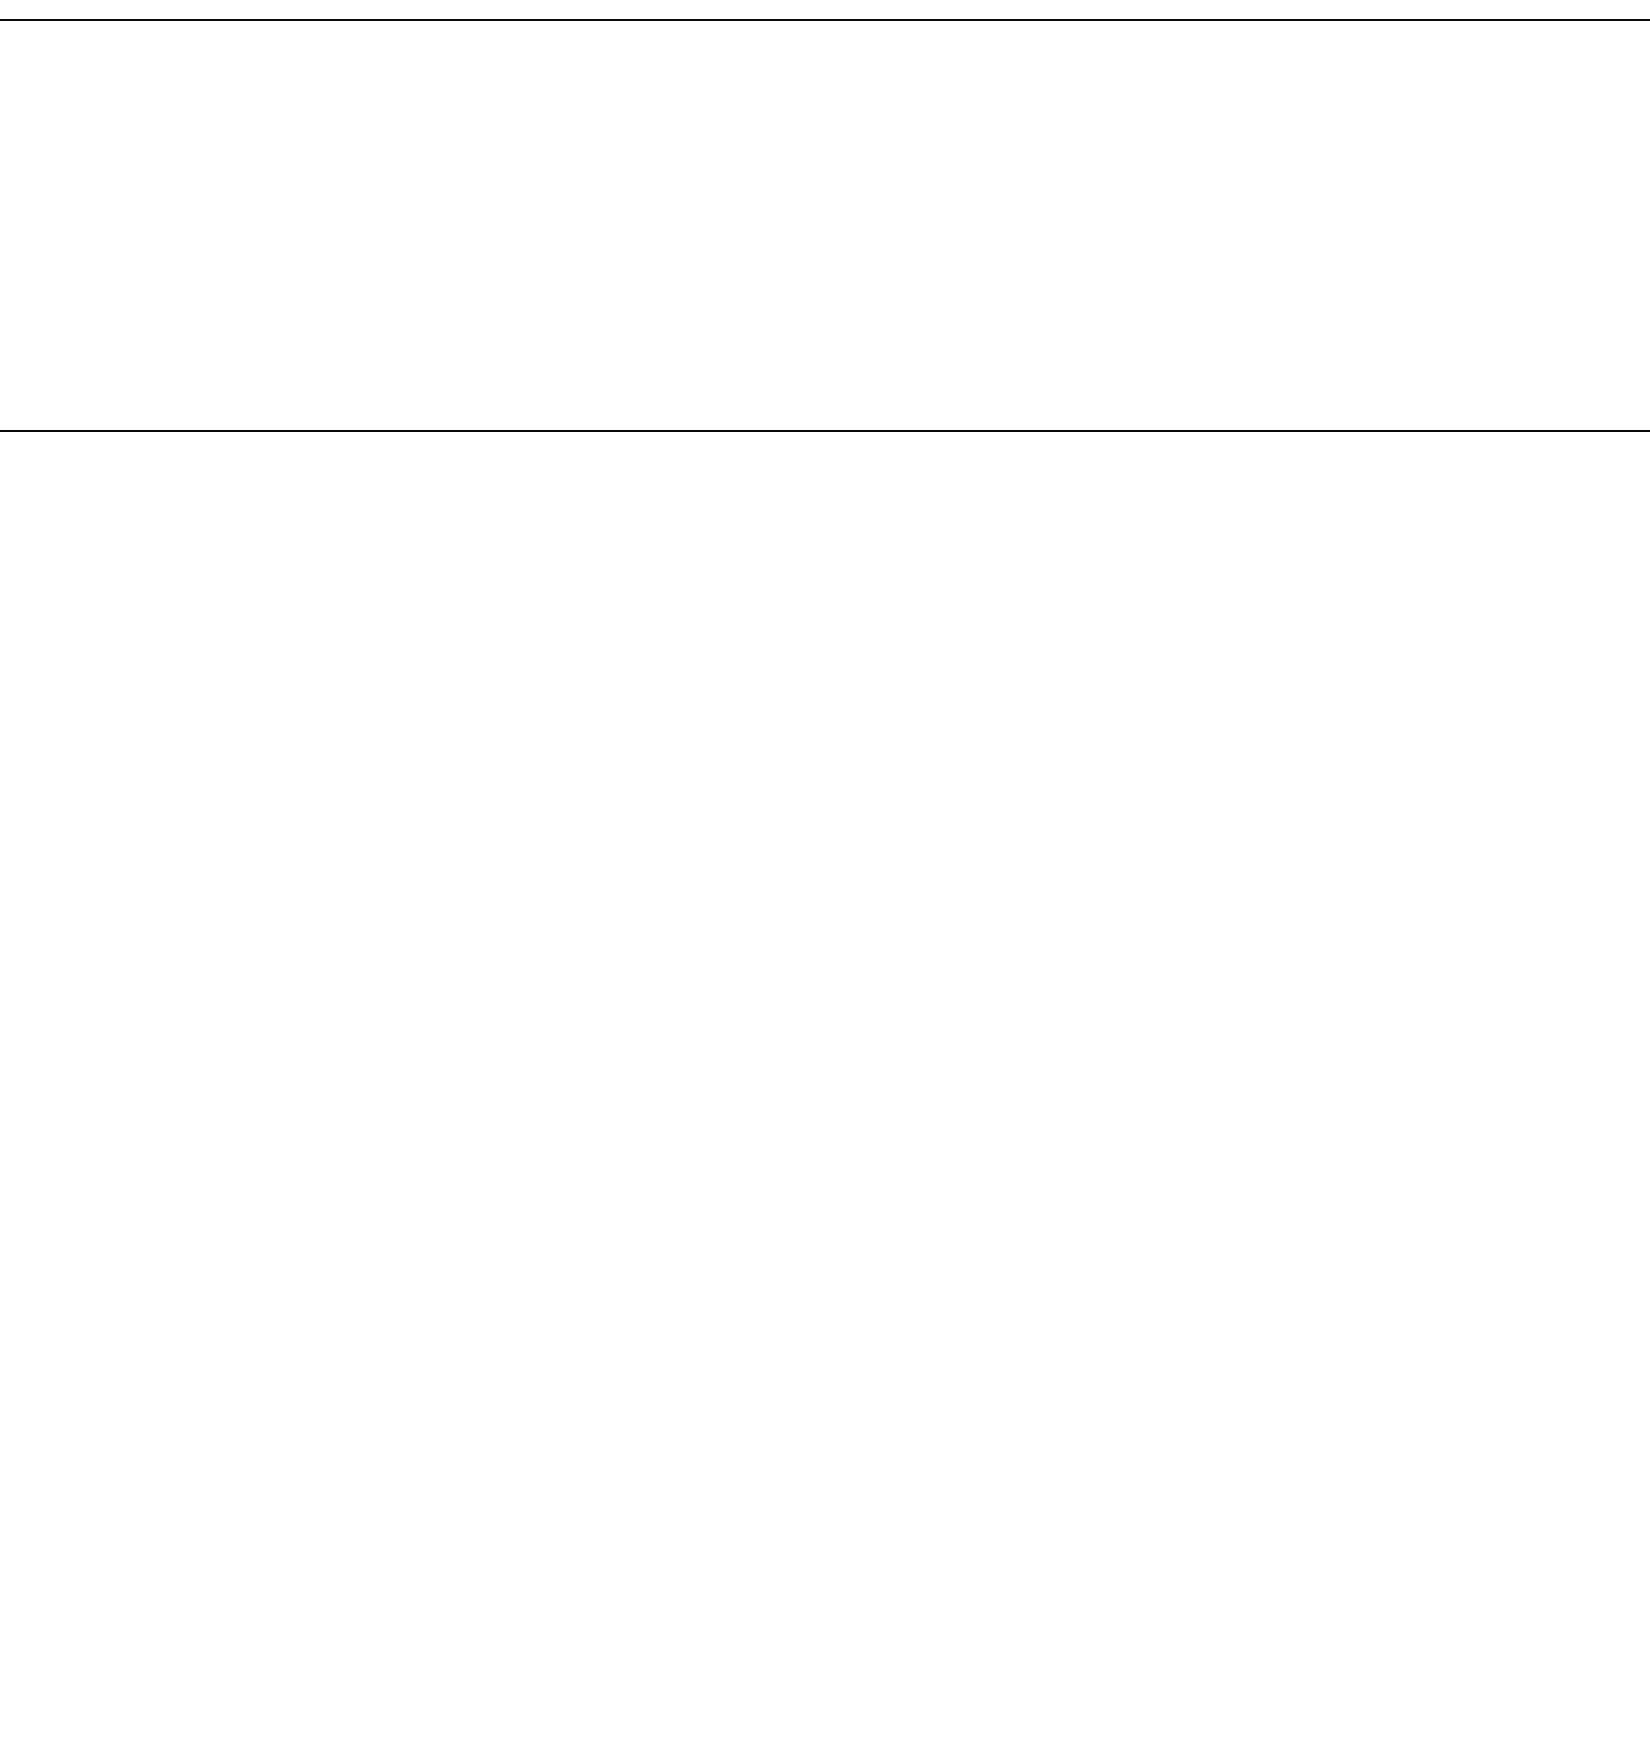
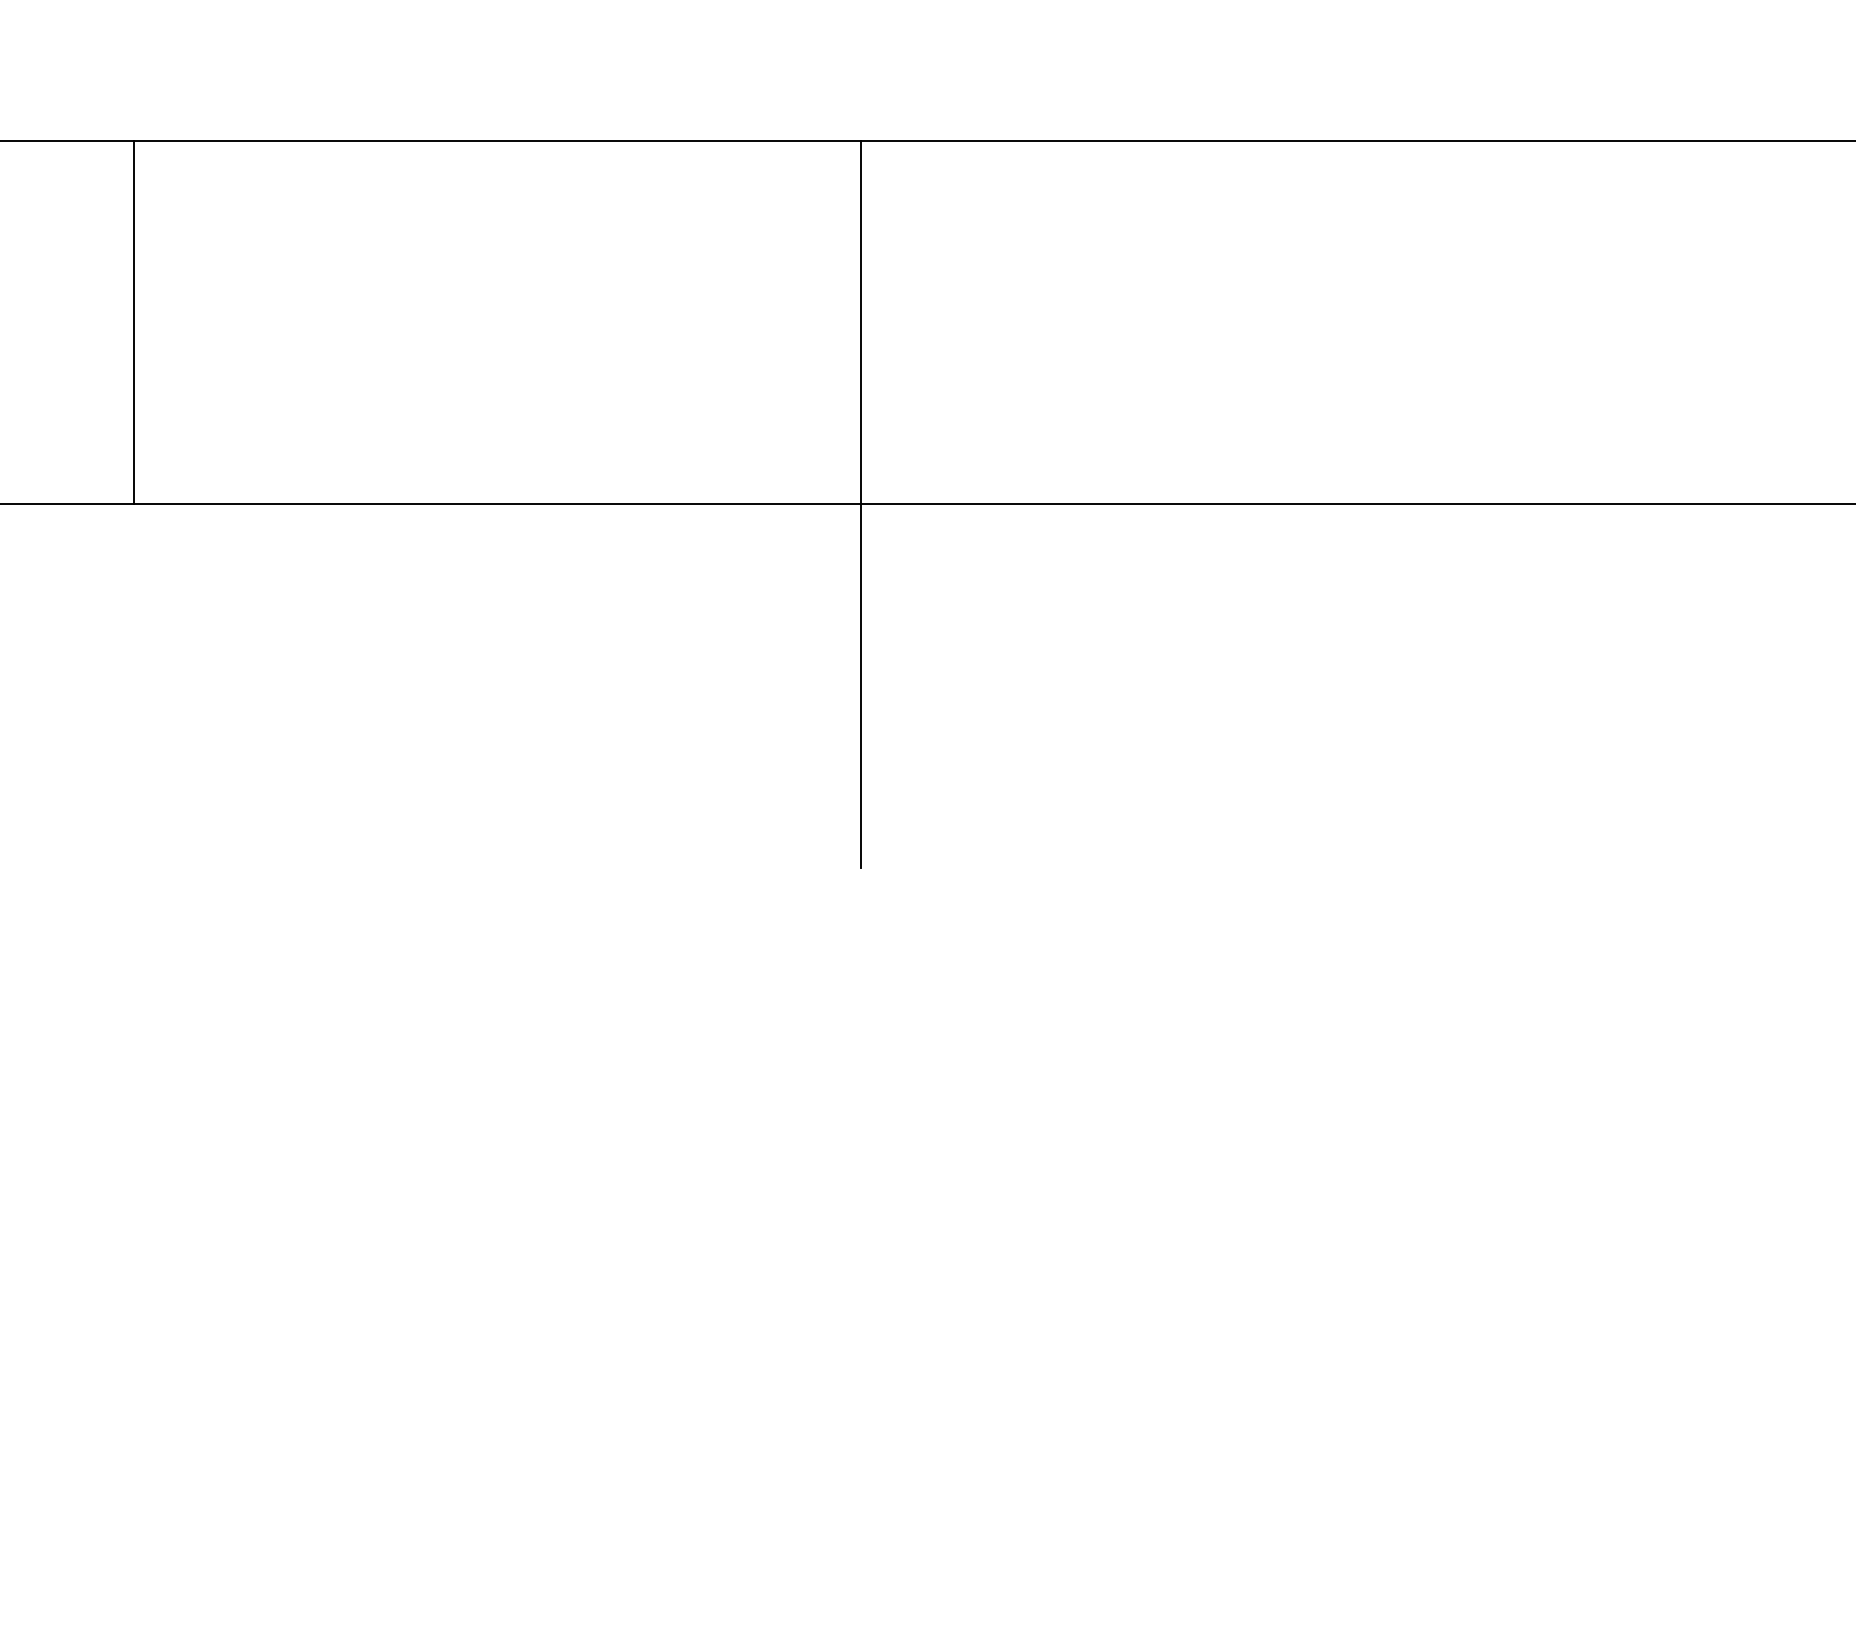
line: (554, 430) -> (861, 503), added

